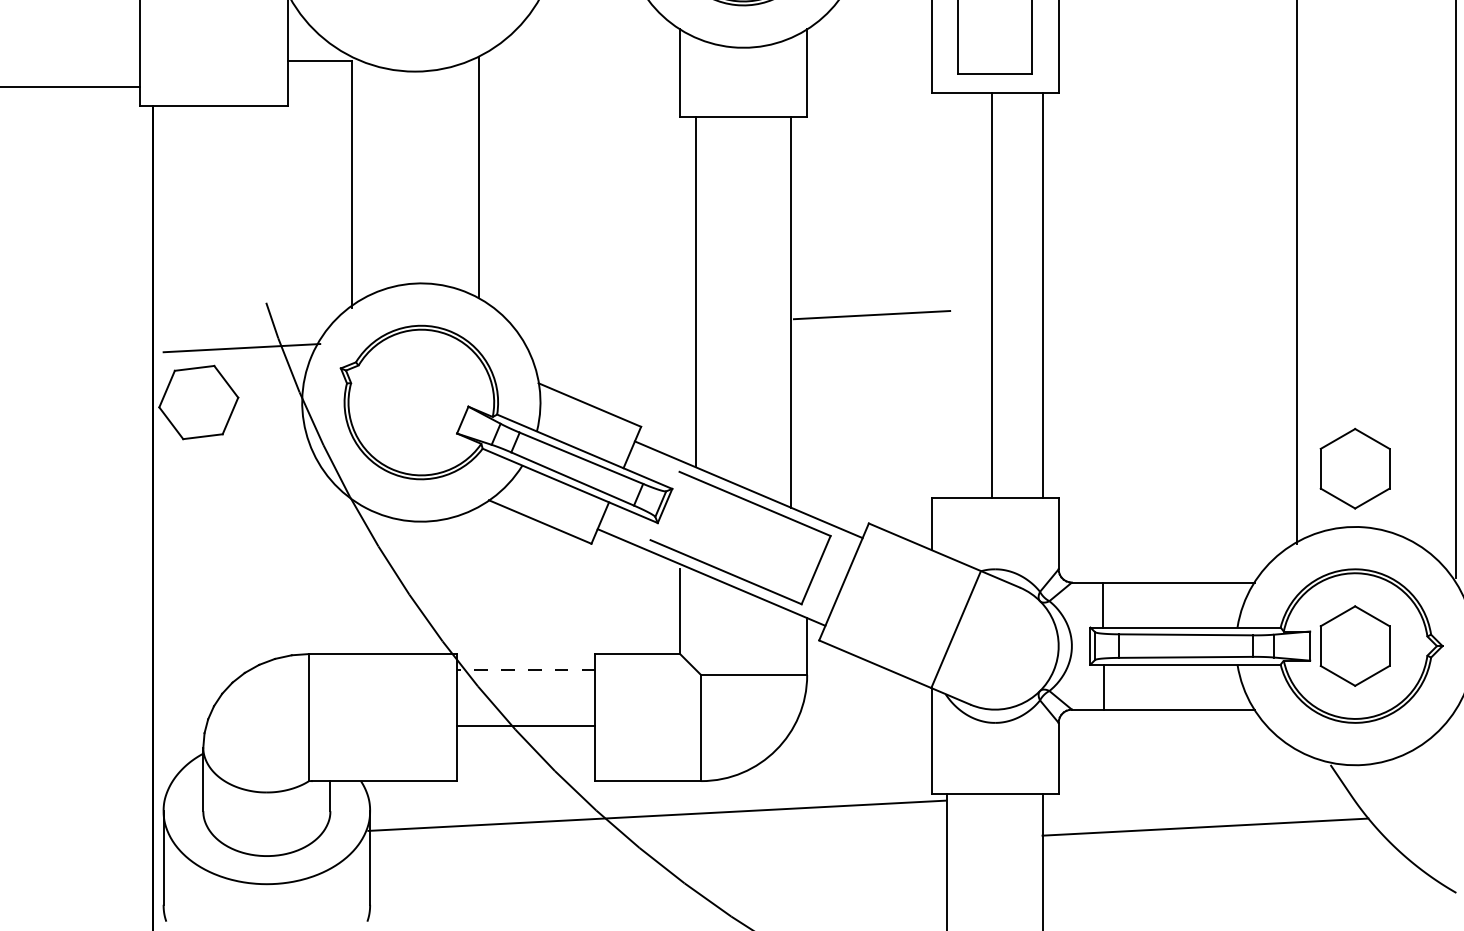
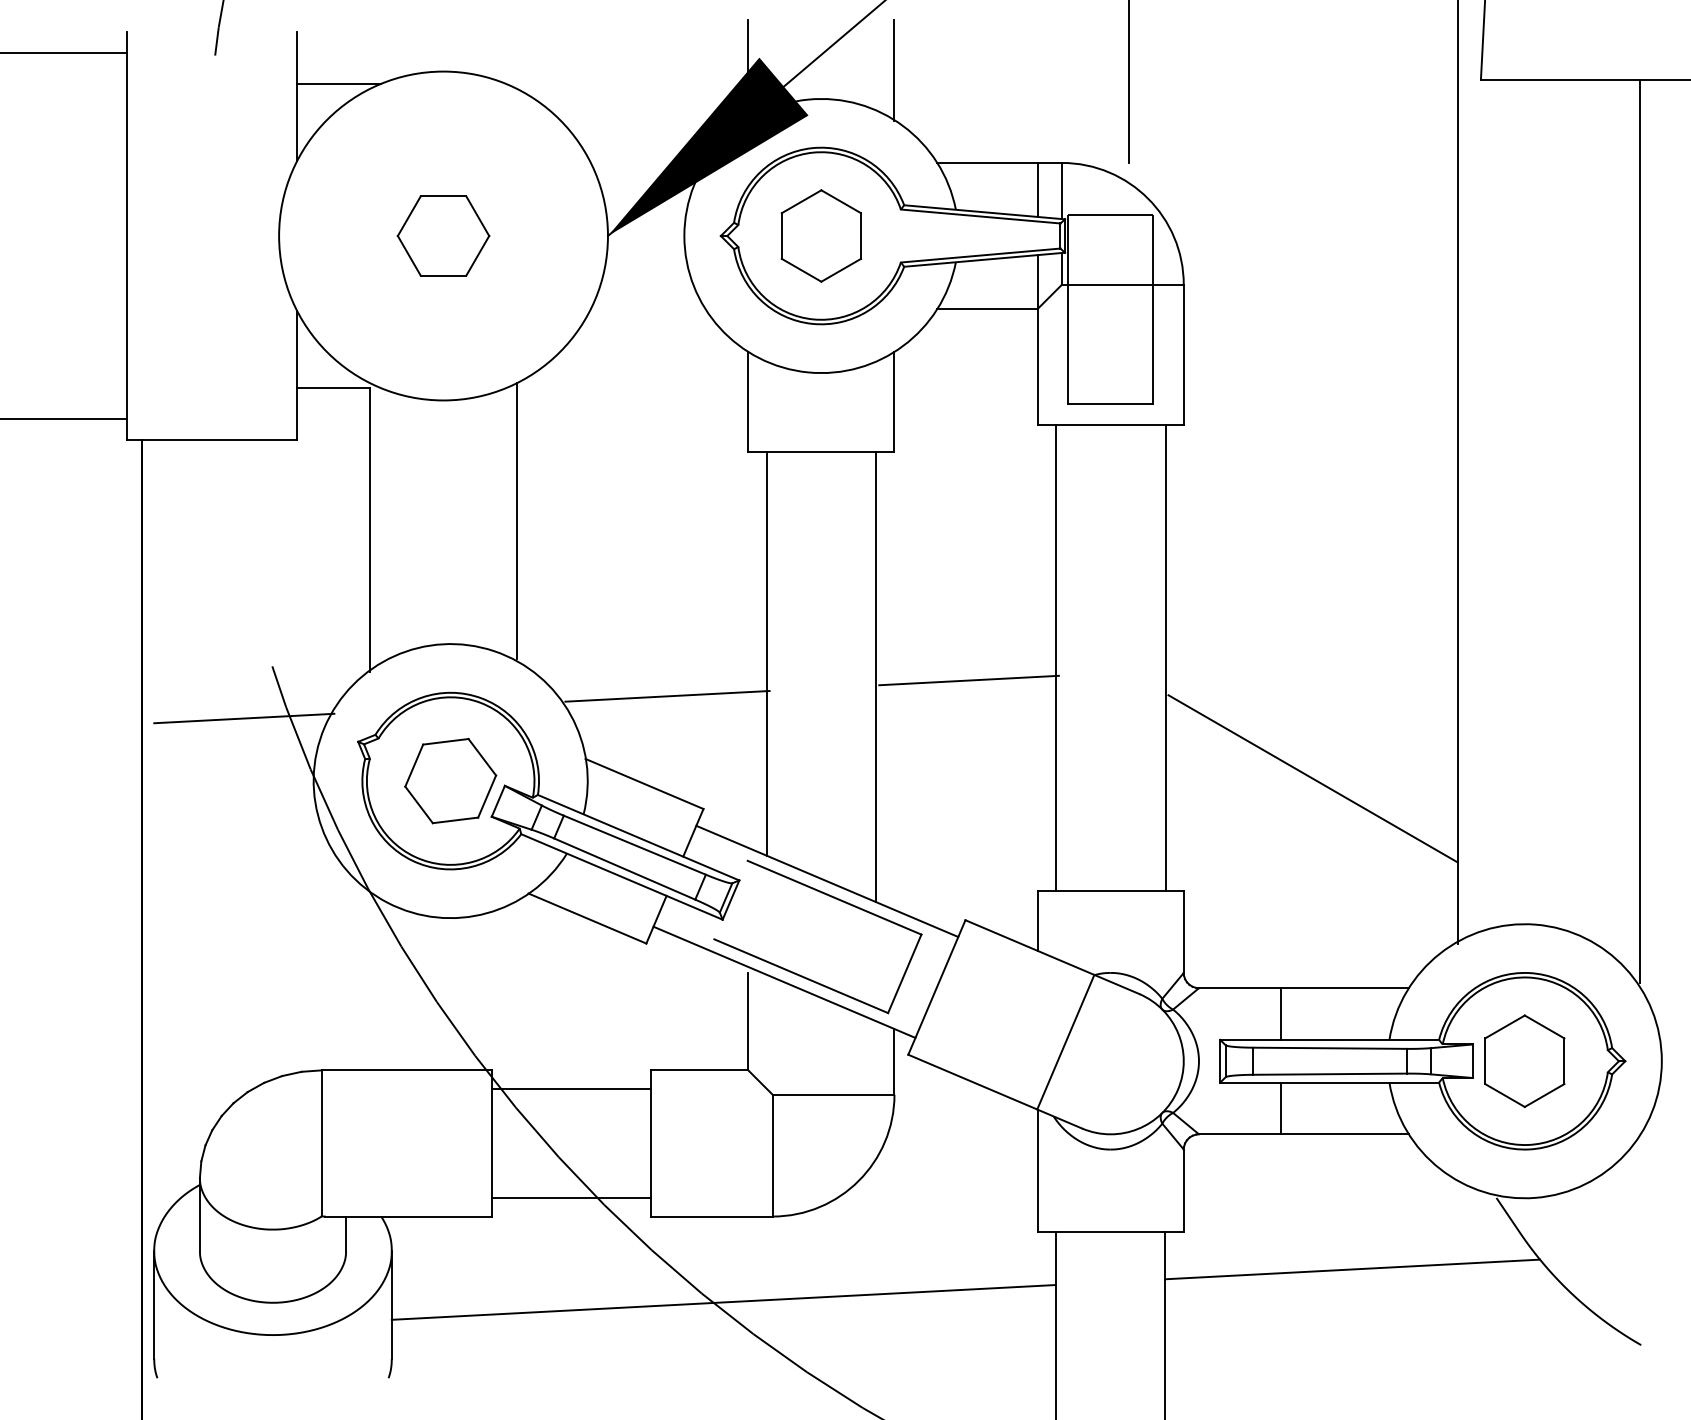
line: (991, 295) -> (1055, 657), moved
line: (609, 328) -> (667, 696), added
line: (1170, 400) -> (1312, 778), added
part: (198, 402) -> (450, 781), moved
part: (1354, 468) -> (1524, 856), removed
line: (1102, 604) -> (1281, 1013), moved
line: (526, 669) -> (571, 1088), dashed -> solid
line: (1104, 687) -> (1281, 1108), moved
line: (526, 726) -> (571, 1198), moved
line: (656, 815) -> (723, 1302), moved

